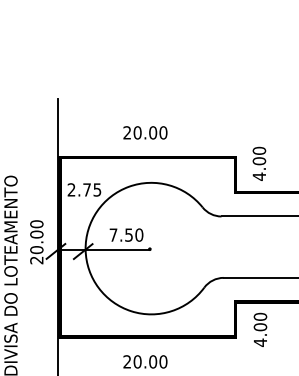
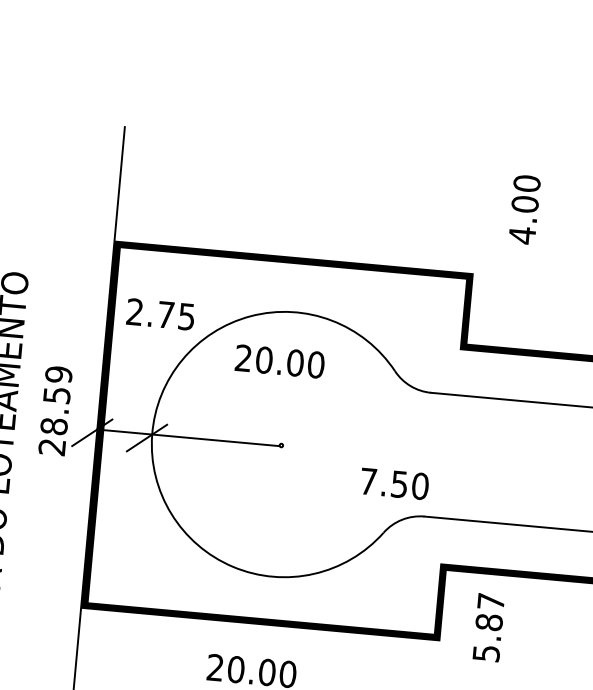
text: (145, 132) -> (280, 360), moved
text: (259, 163) -> (524, 208), moved
text: (126, 234) -> (394, 482), moved
text: (36, 237) -> (55, 401), 20.00 -> 28.59
text: (260, 329) -> (488, 626), 4.00 -> 5.87

